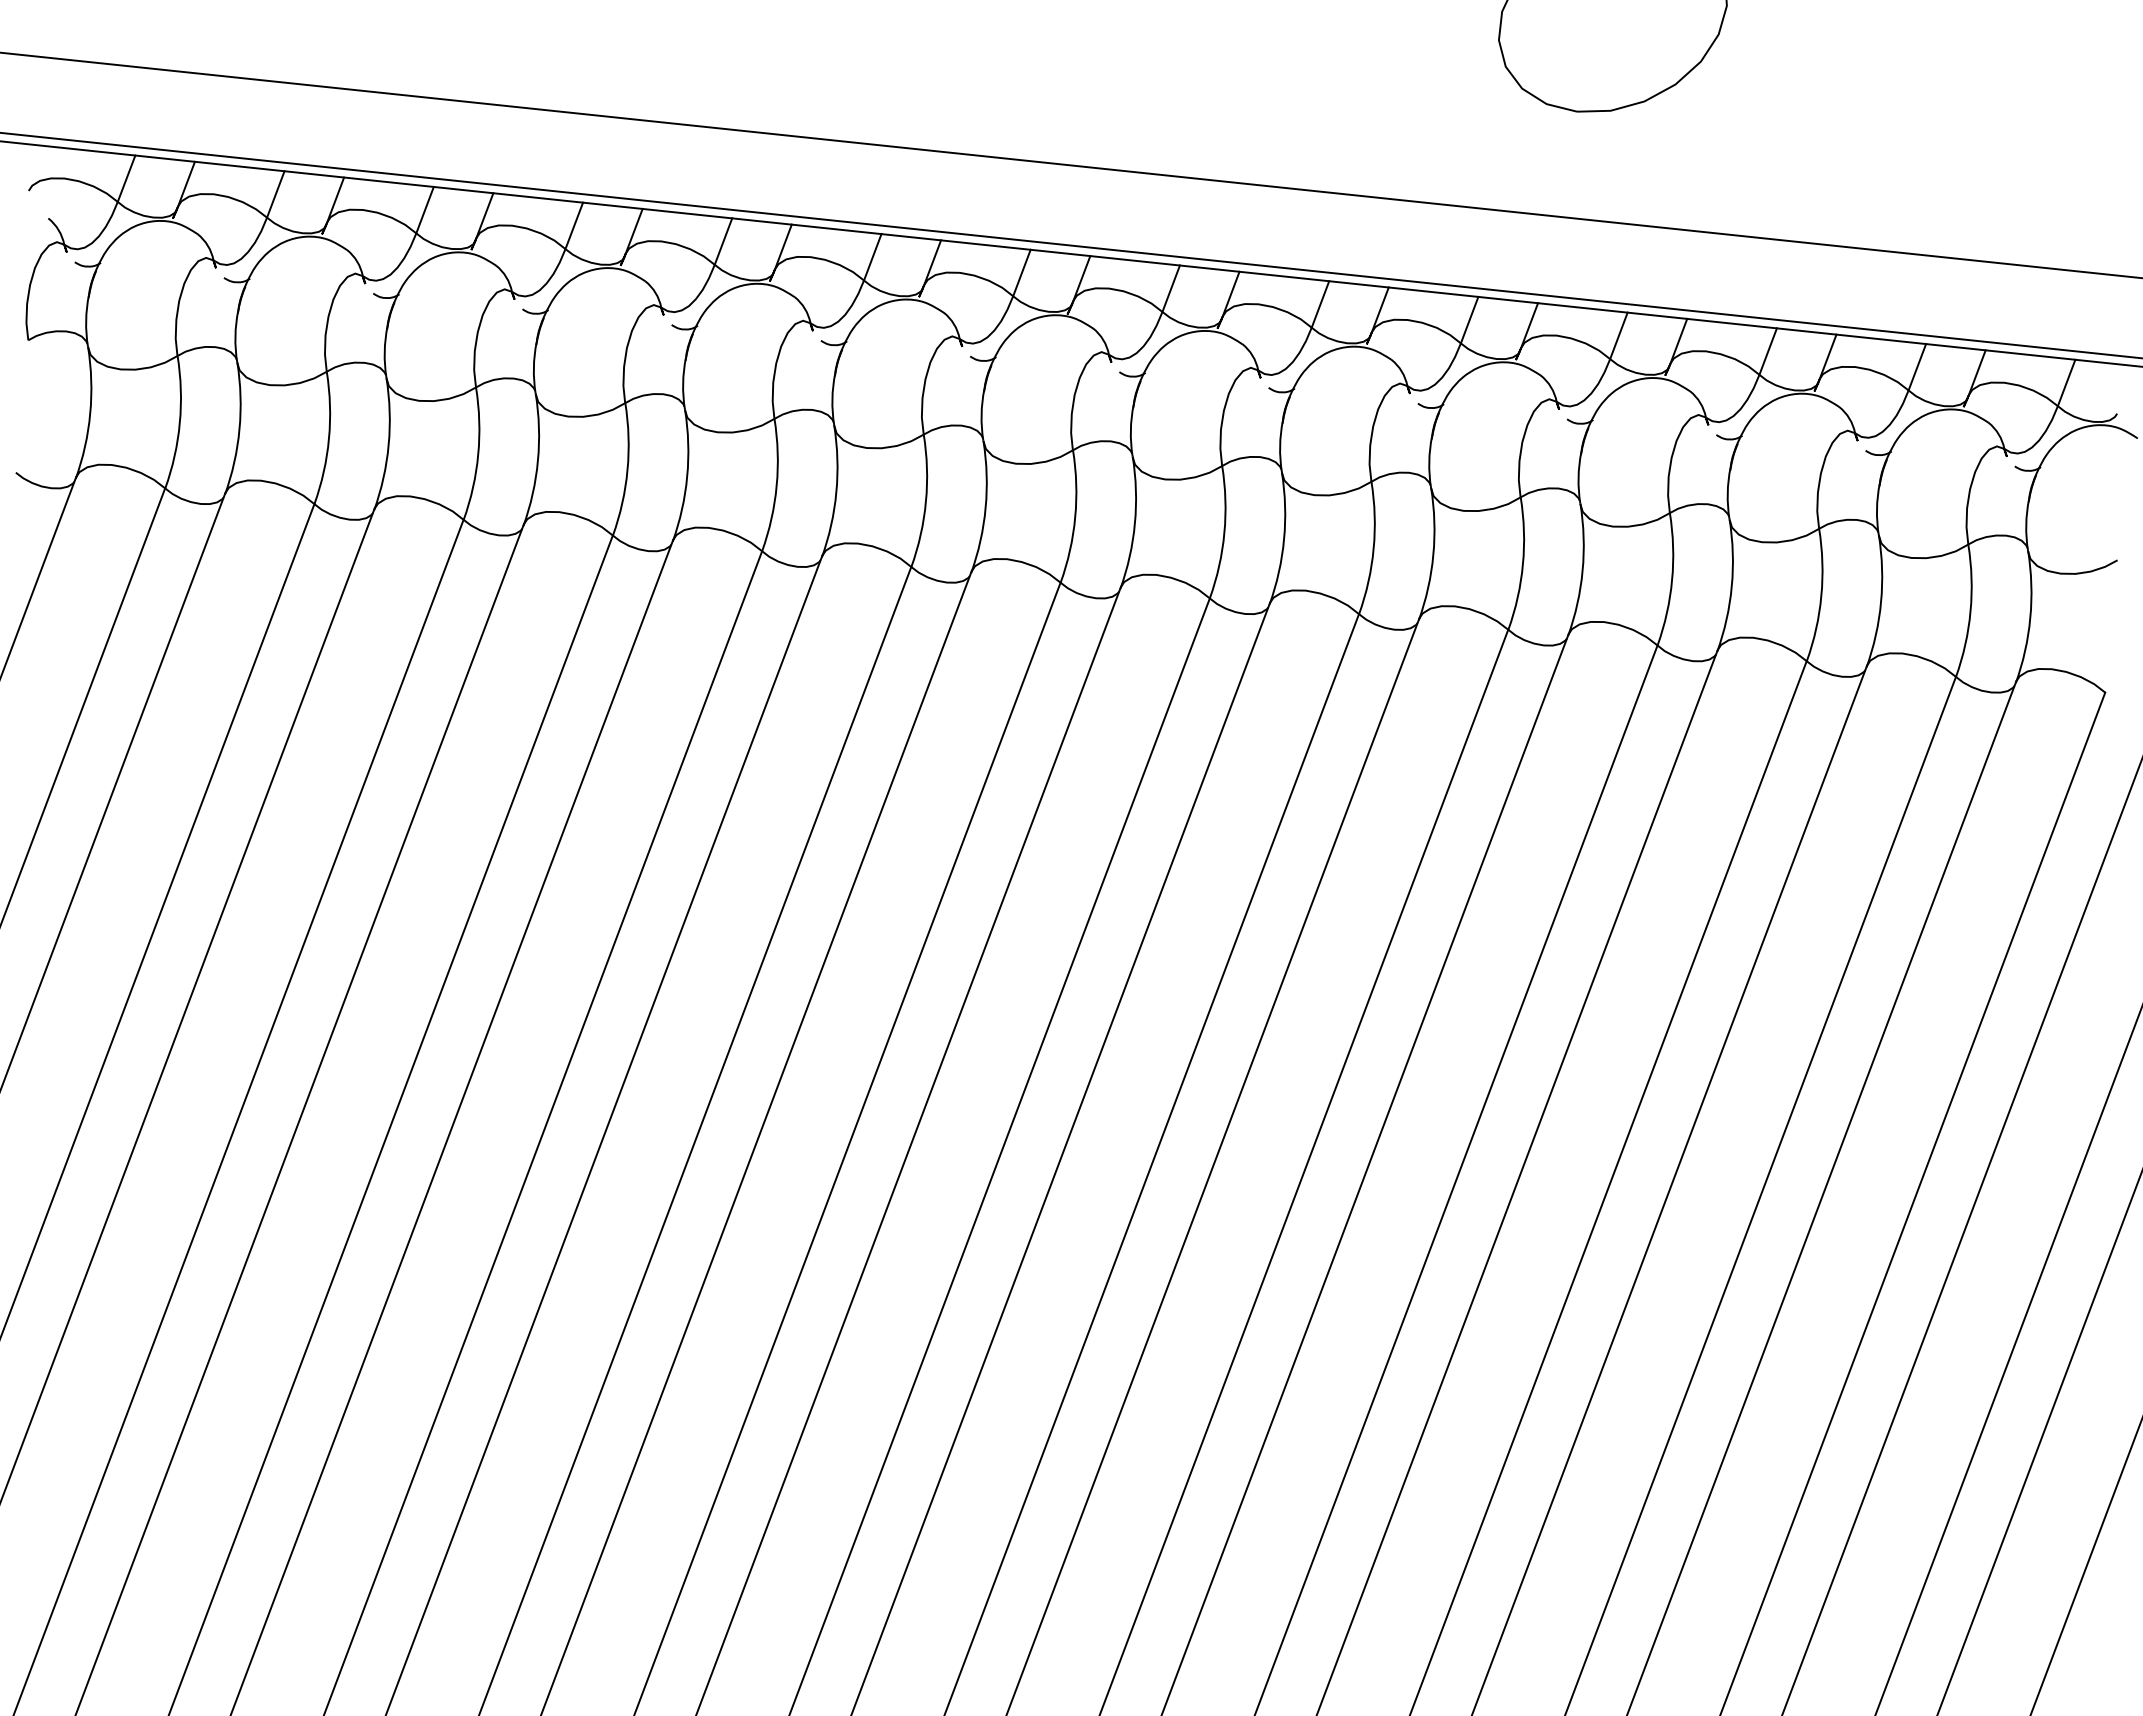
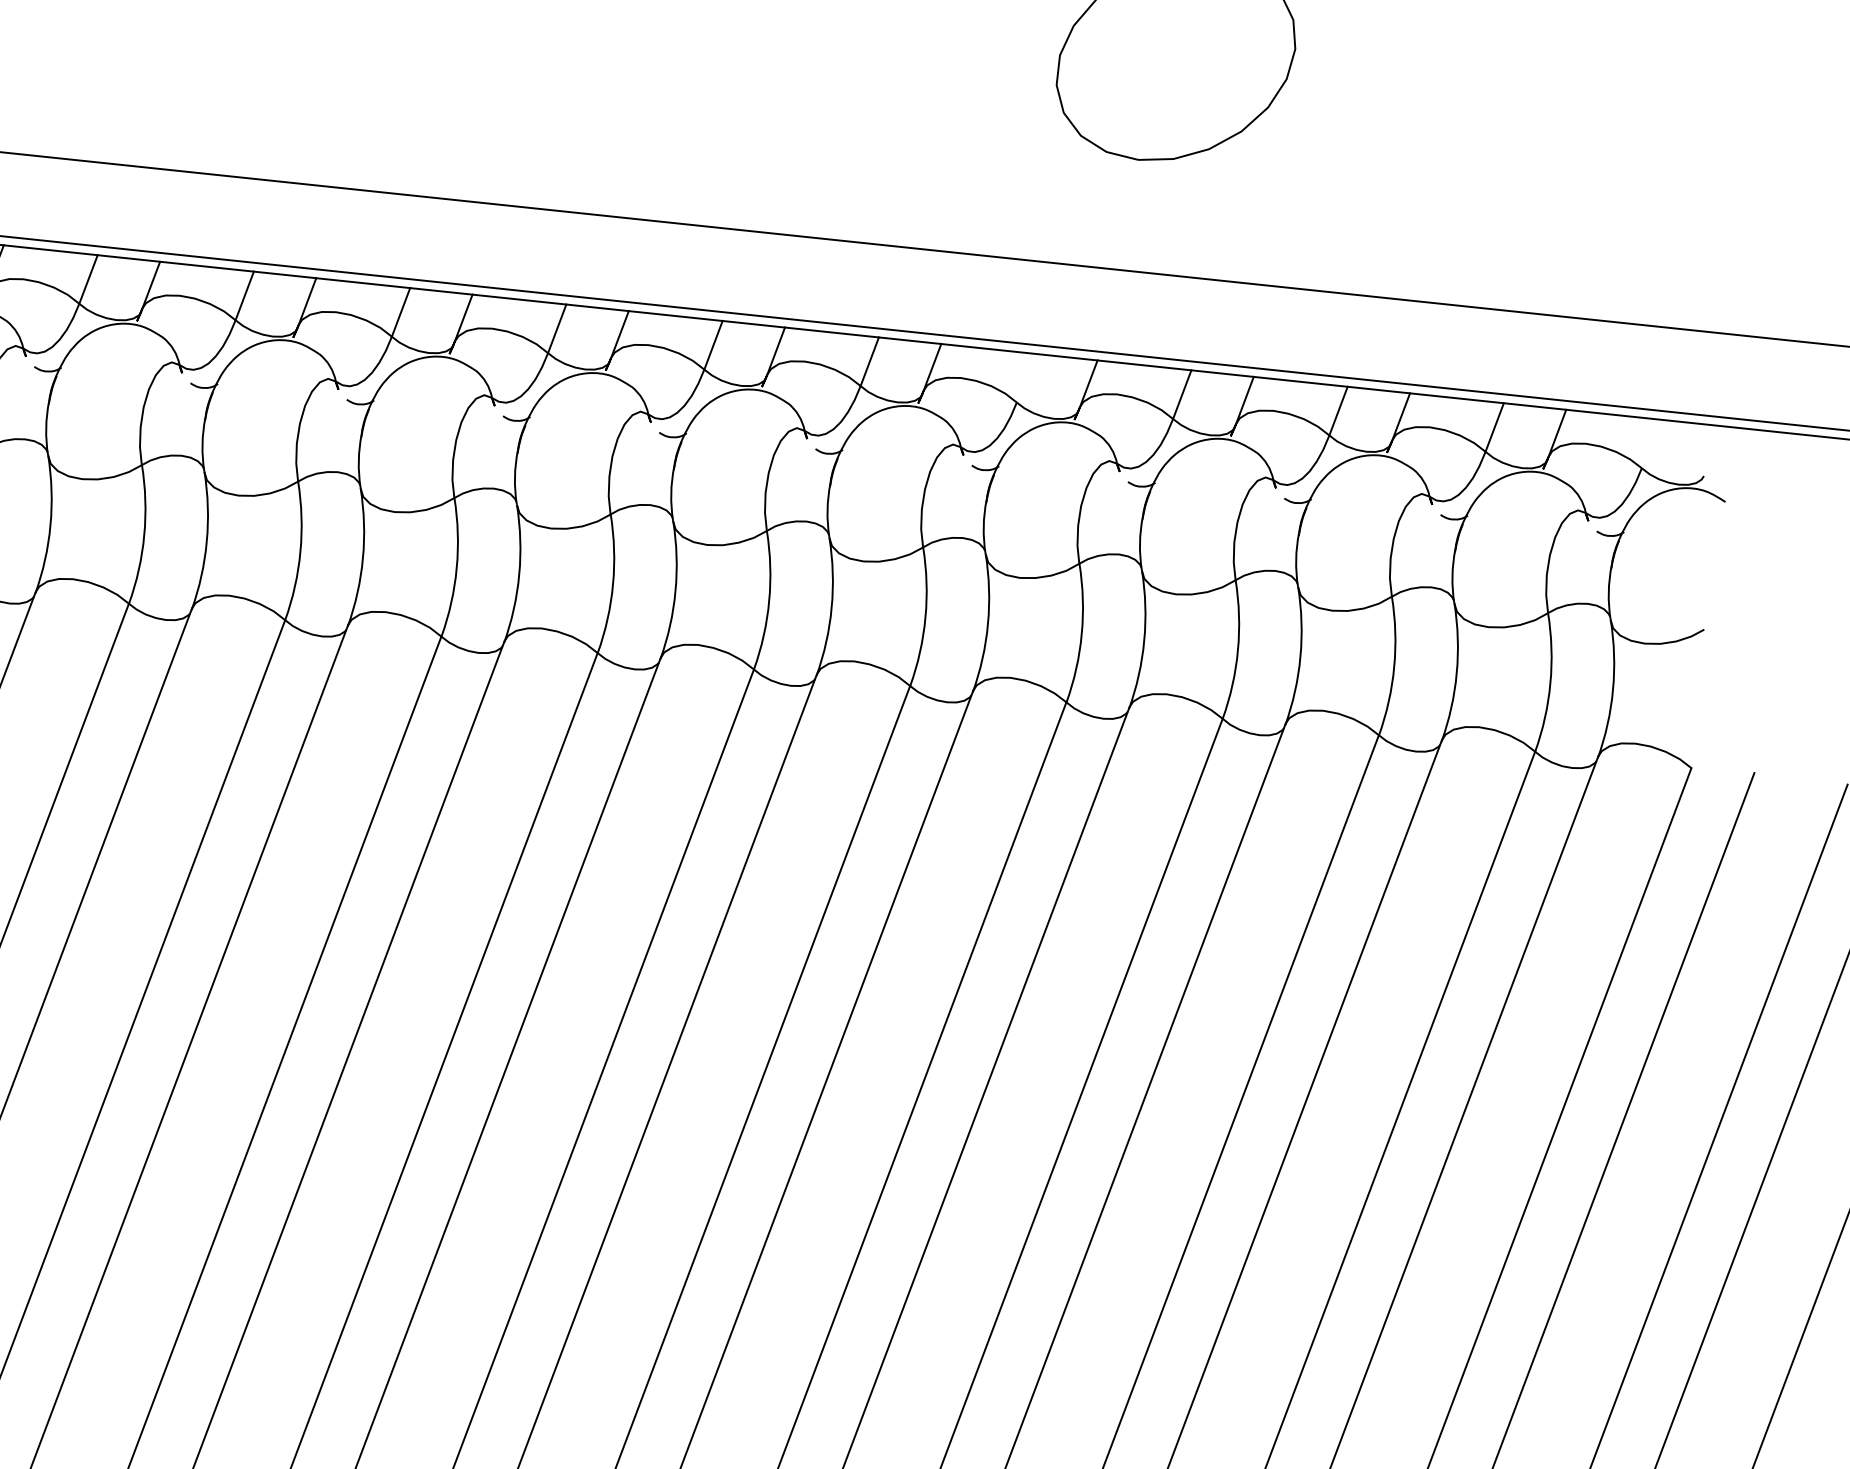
line: (1469, 319) -> (1025, 377), removed
line: (2066, 382) -> (1650, 443), removed

